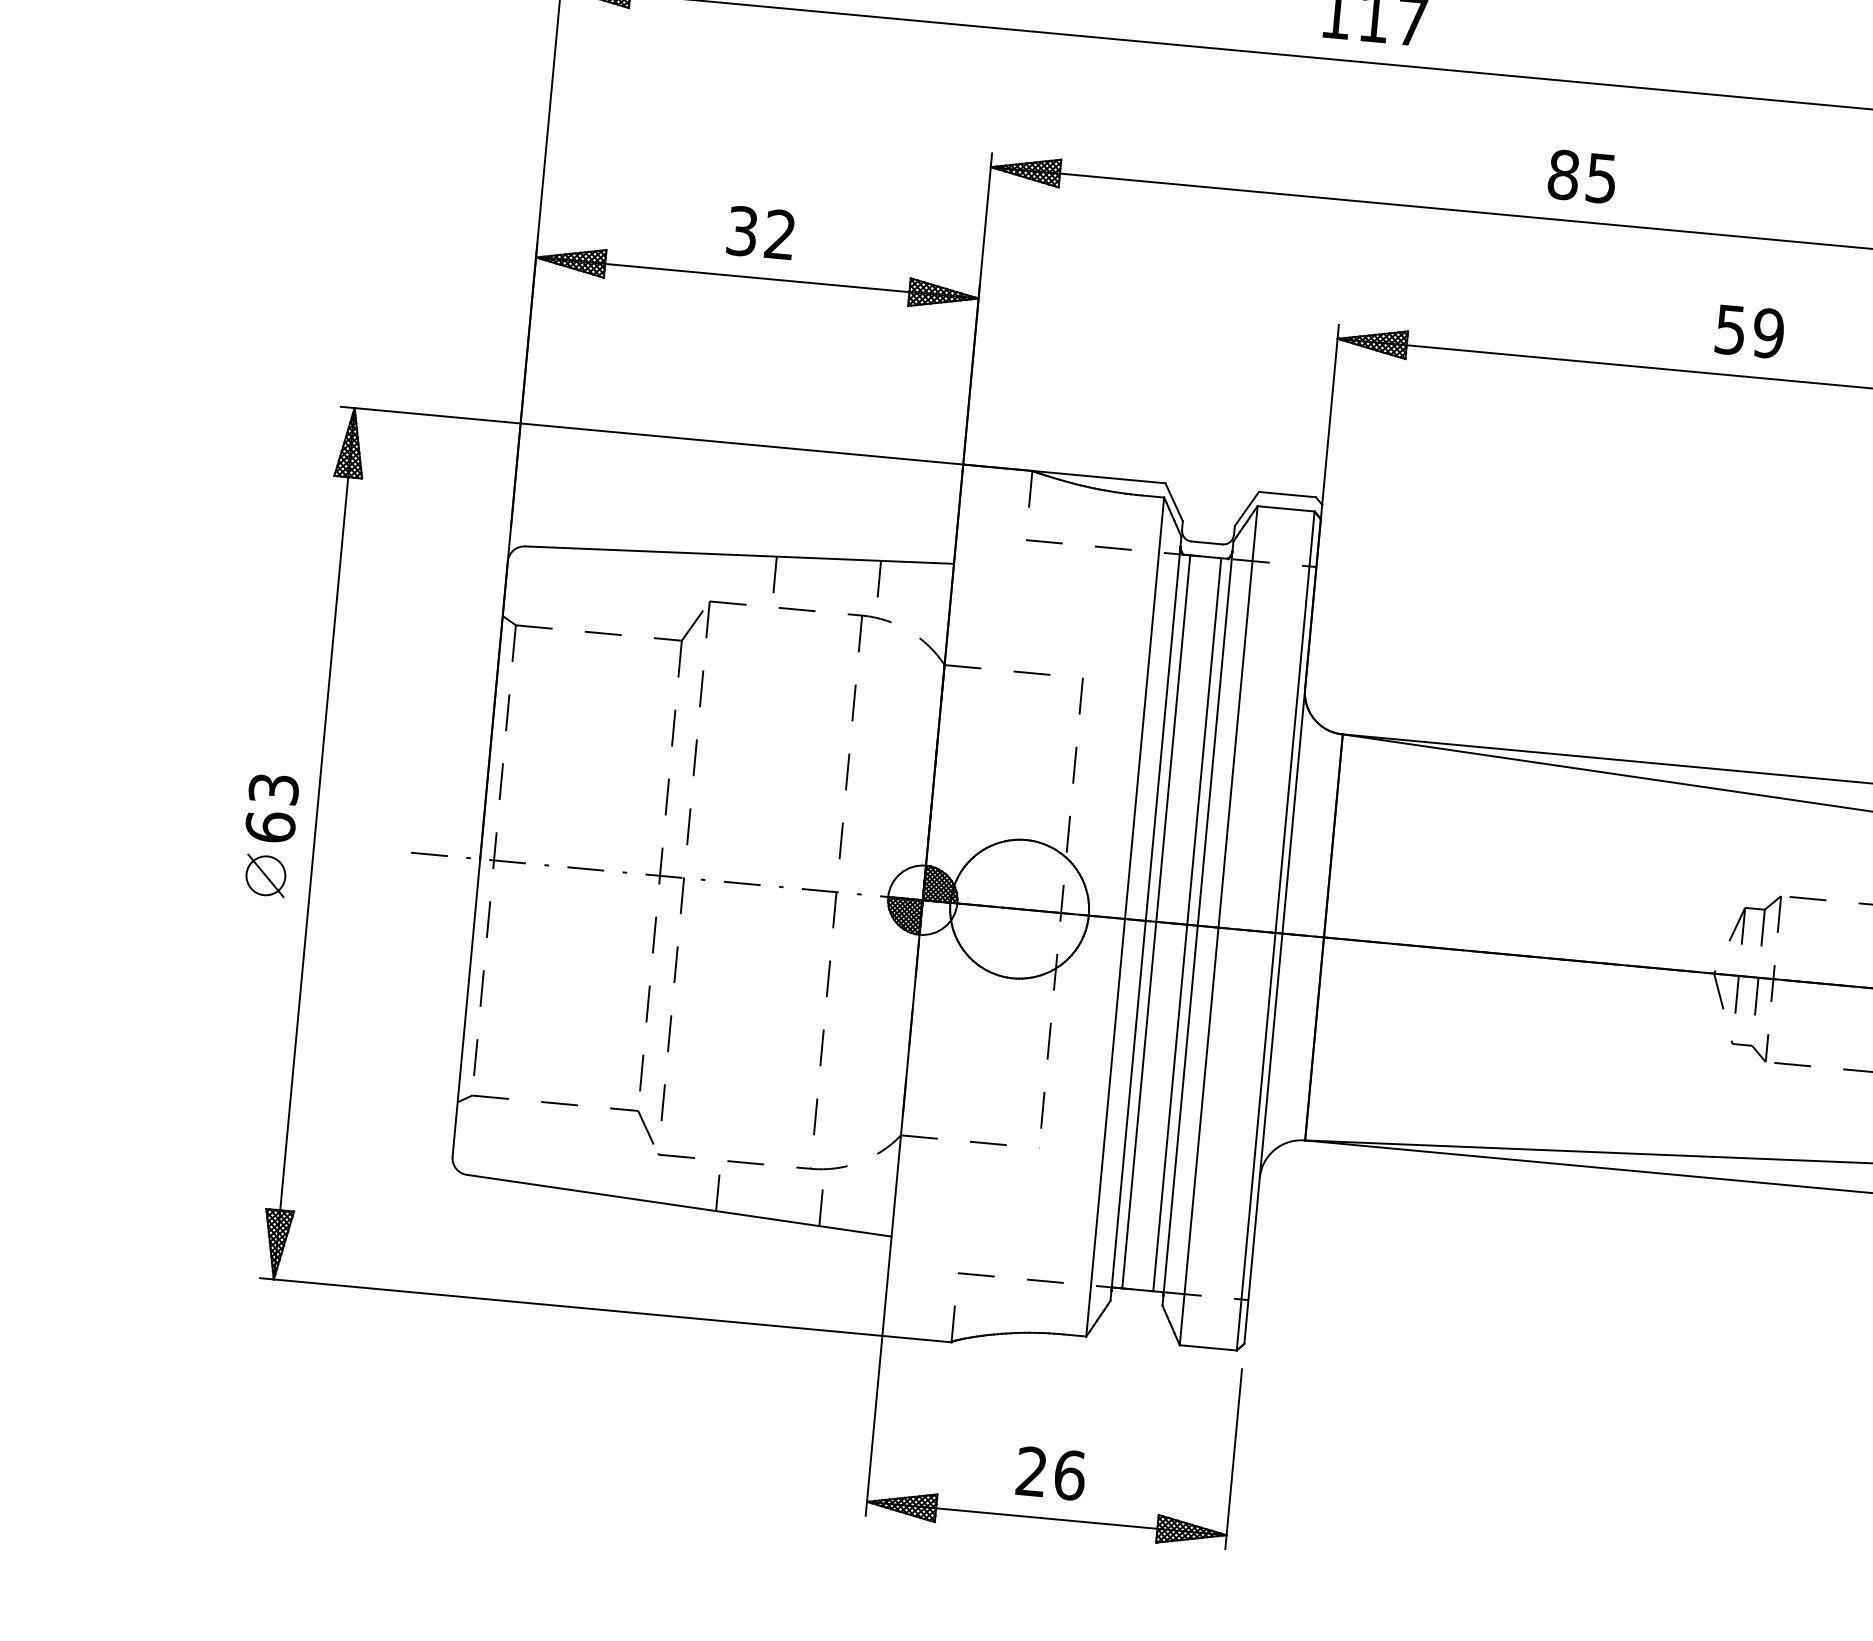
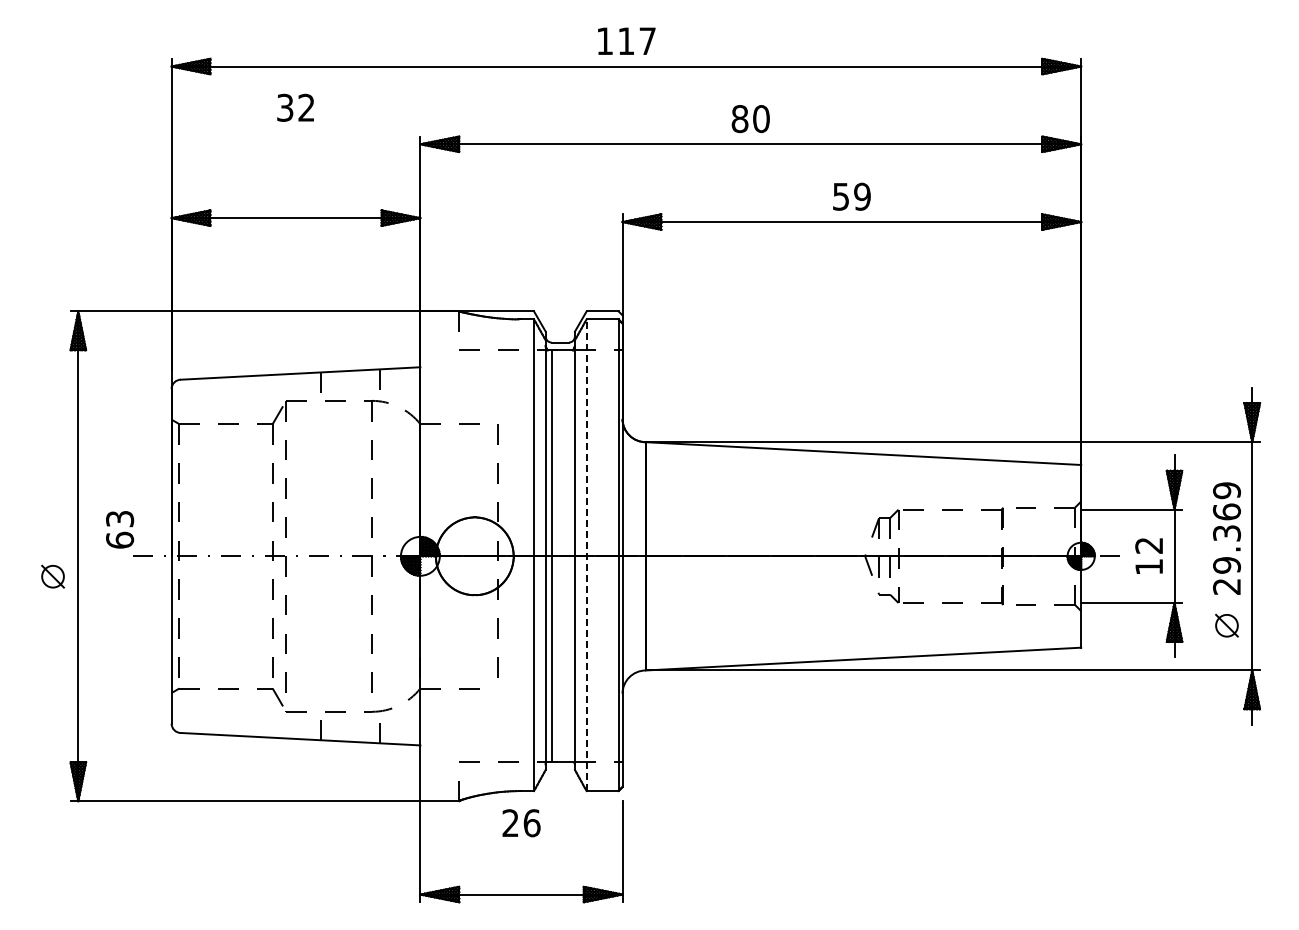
text: (1601, 179) -> (761, 119), 85 -> 80
text: (760, 232) -> (295, 107), moved
text: (273, 807) -> (120, 529), moved
line: (1188, 925) -> (569, 556), removed
line: (1218, 926) -> (586, 555), solid -> dashed
text: (1051, 1474) -> (521, 823), moved

